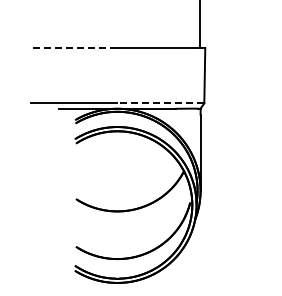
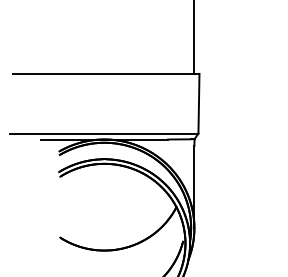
line: (75, 48) -> (59, 74), dashed -> solid
line: (160, 103) -> (151, 133), dashed -> solid

